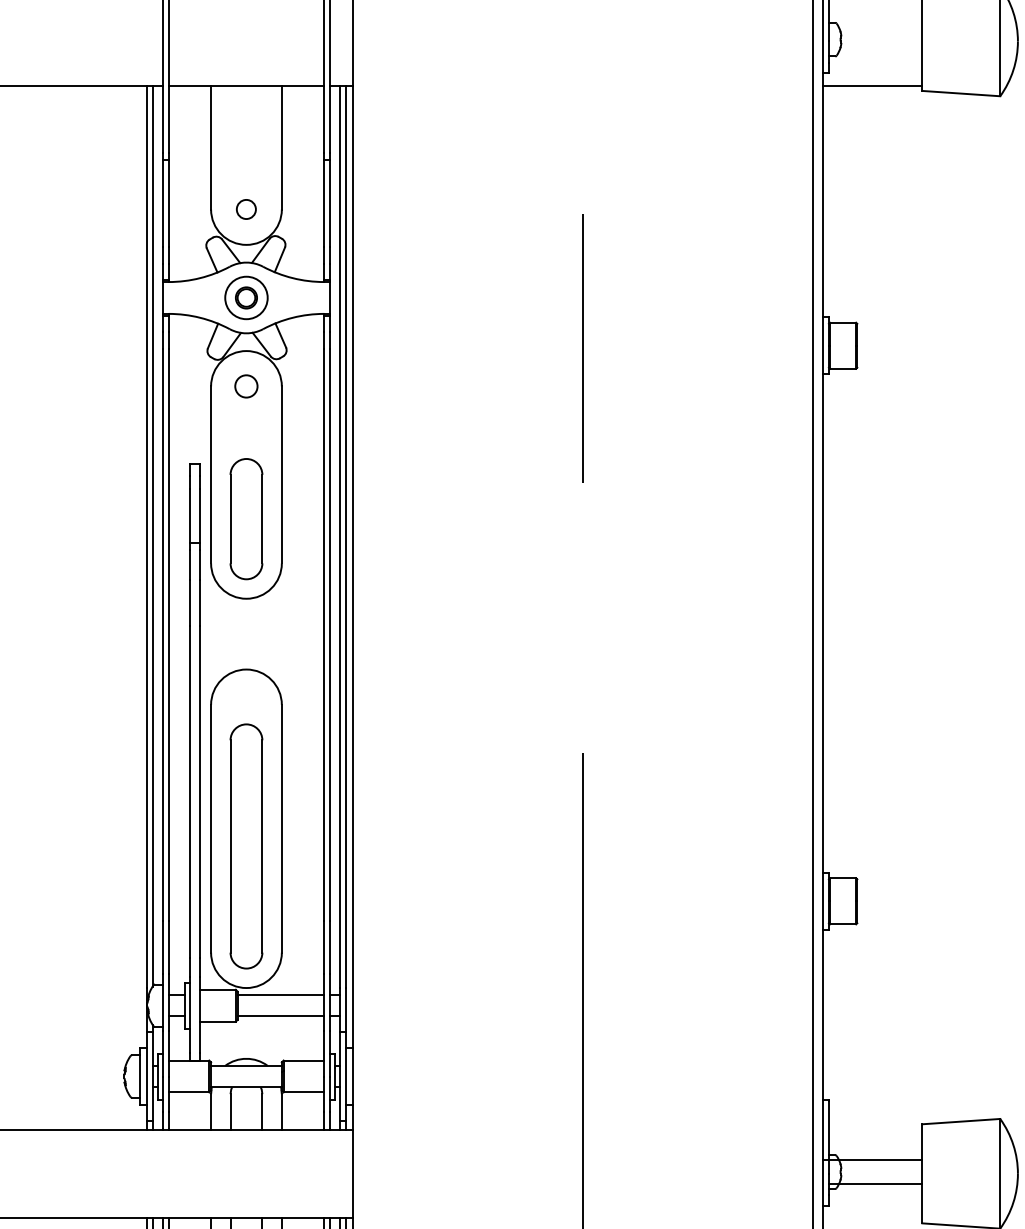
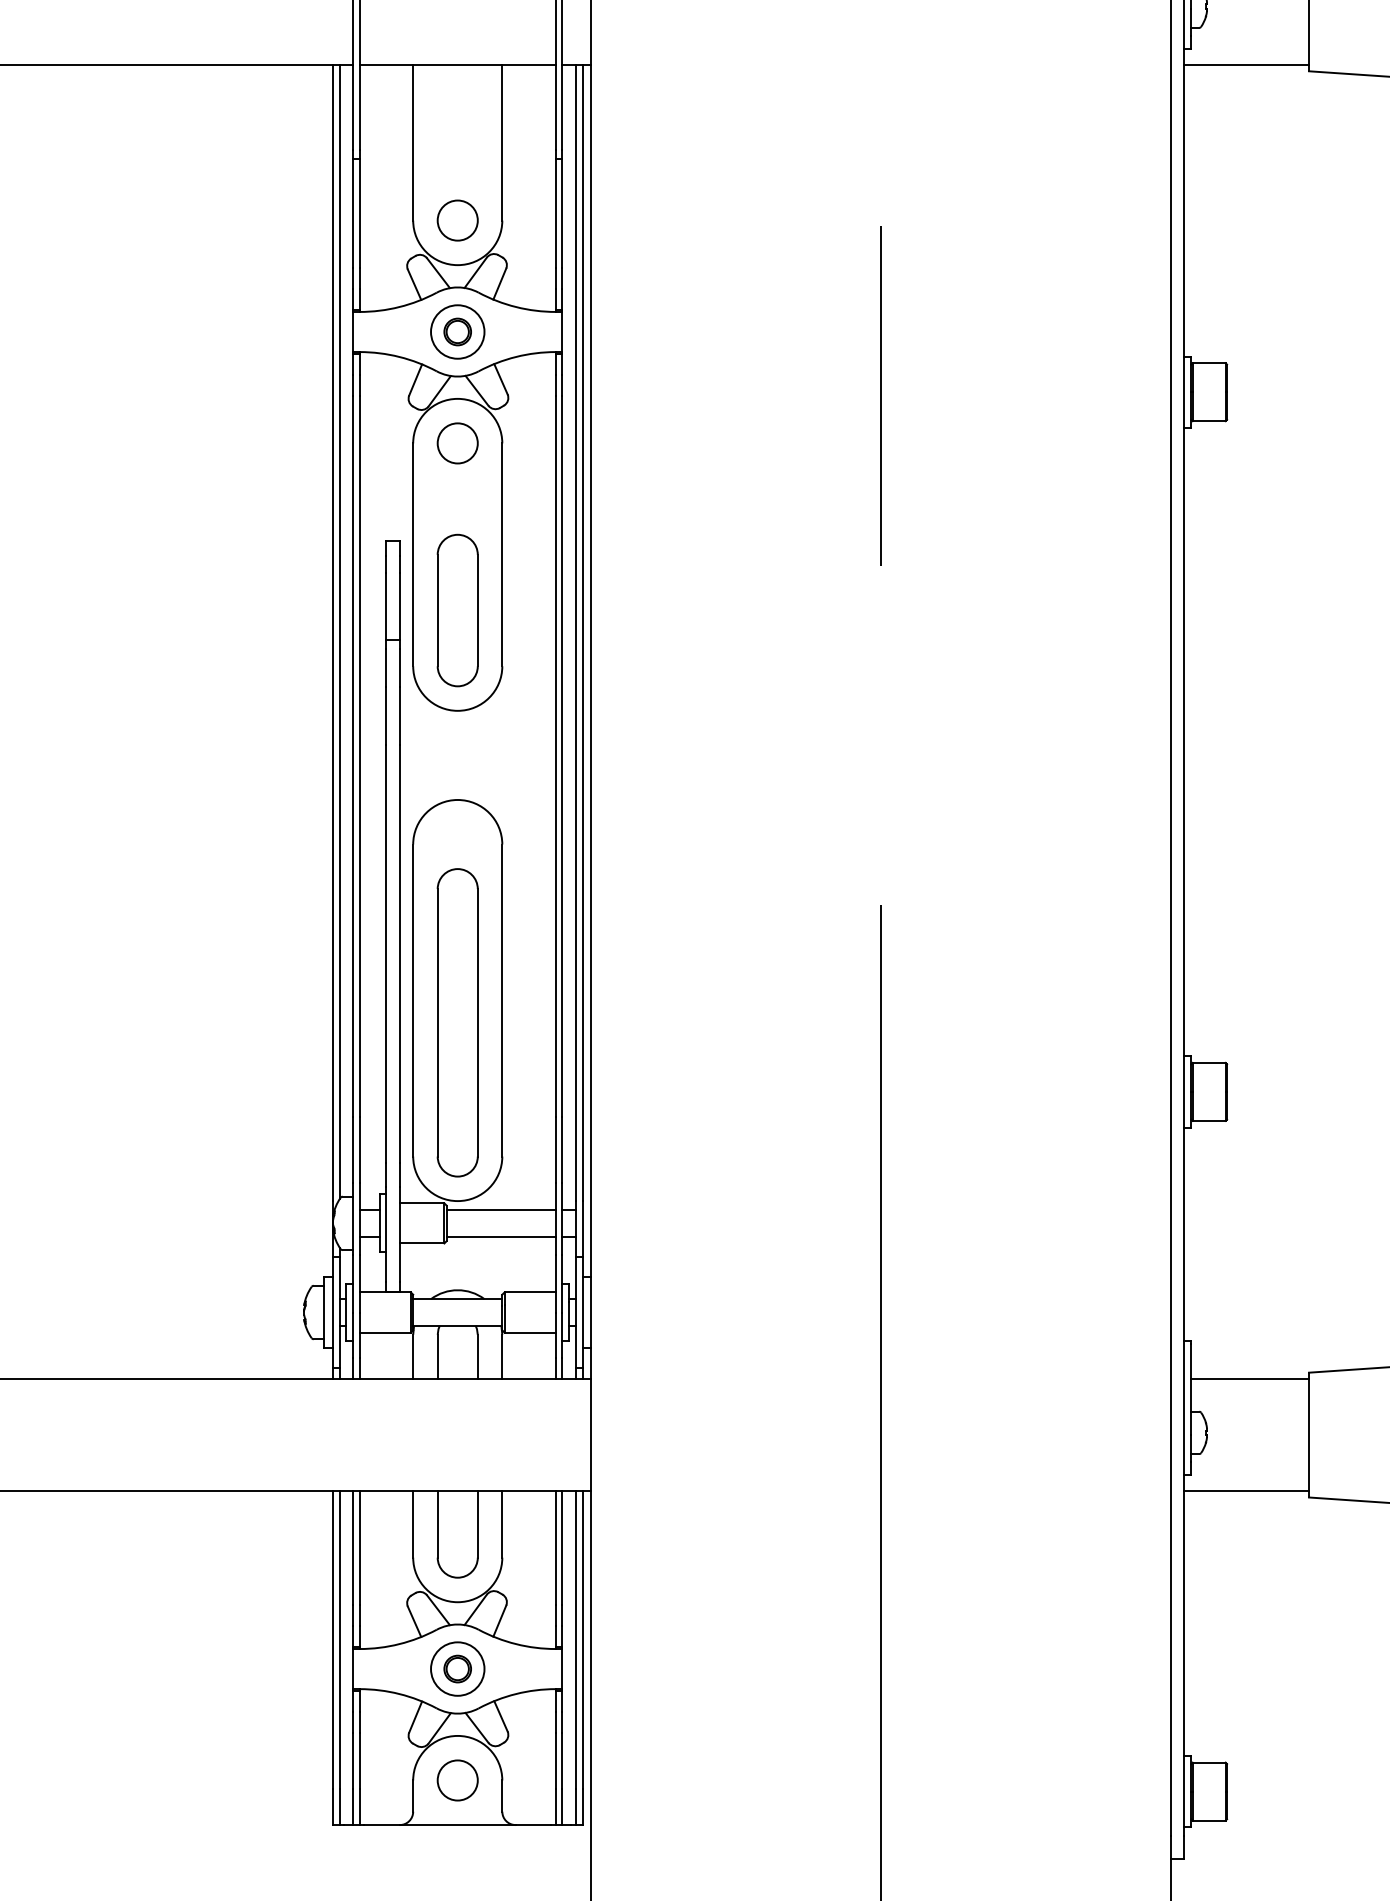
circle: (246, 209) -> (457, 220), size x1.67
circle: (246, 386) -> (457, 443), size x1.43
line: (872, 1159) -> (1246, 1490), moved
line: (875, 1183) -> (1249, 1379), moved

